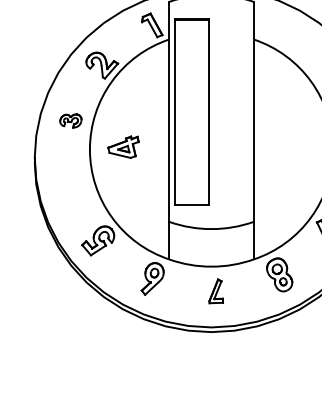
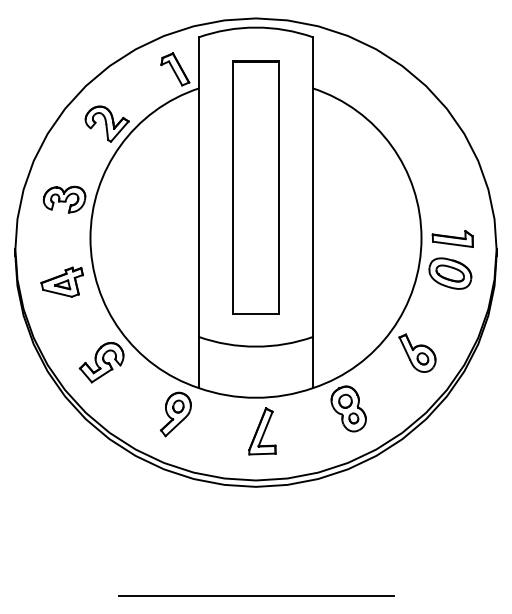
part: (191, 112) -> (255, 187), moved
part: (70, 120) -> (64, 199), size x1.43
part: (123, 146) -> (61, 281), moved
part: (216, 291) -> (262, 431), size x1.43

